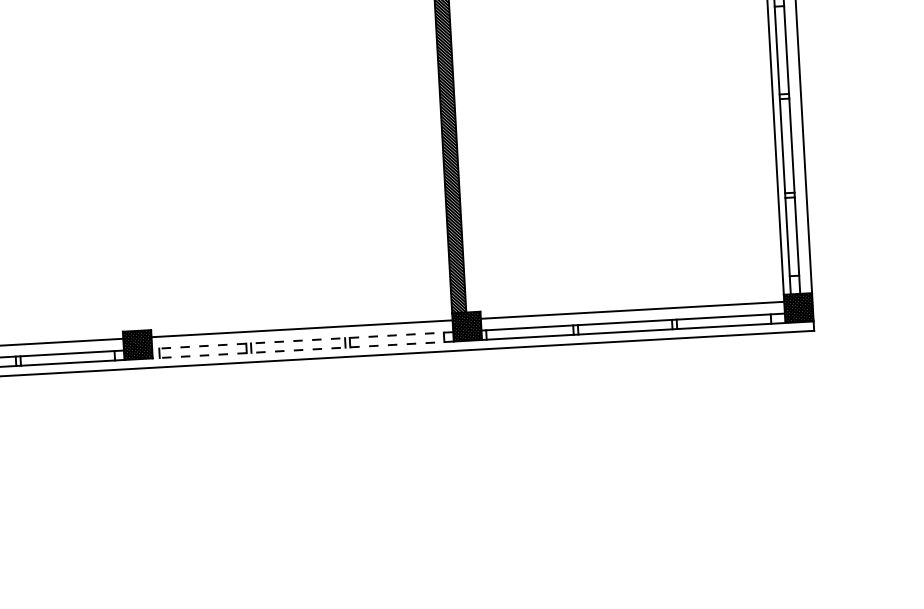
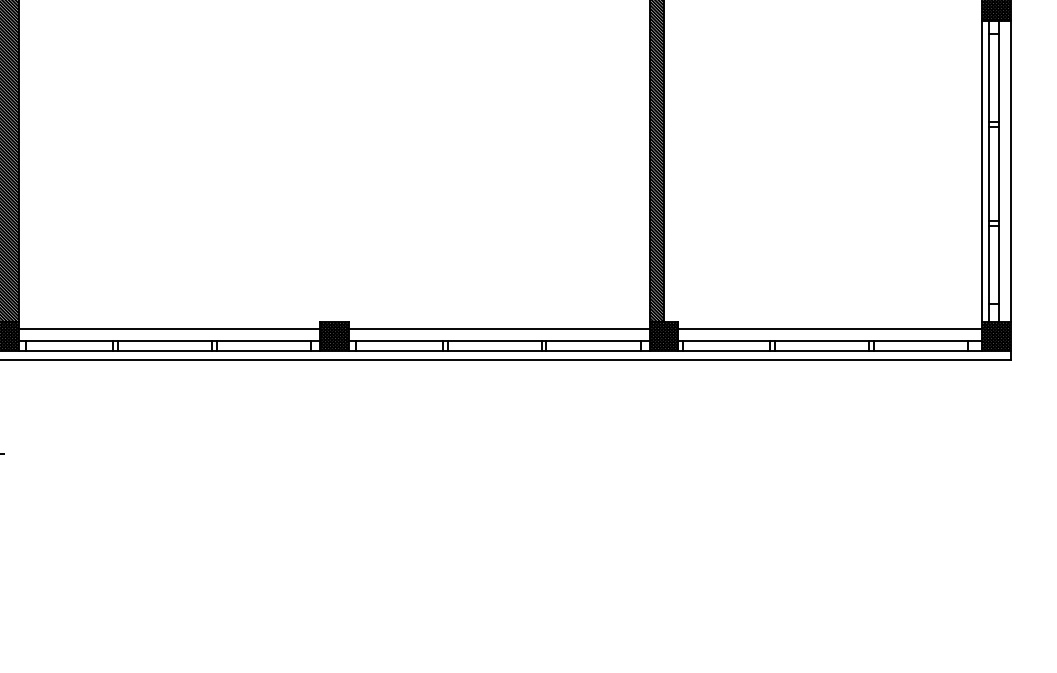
line: (302, 340) -> (499, 341), dashed -> solid
line: (303, 349) -> (499, 350), dashed -> solid

